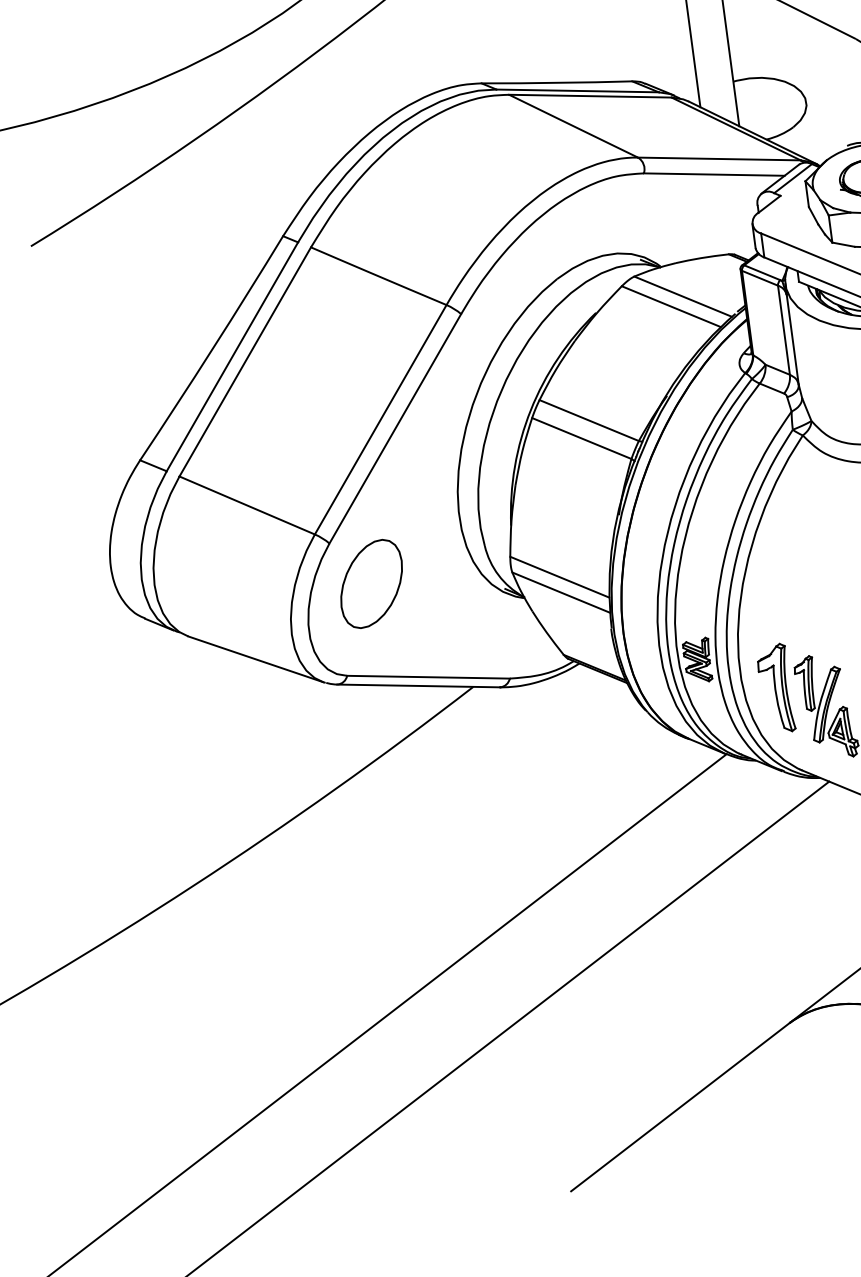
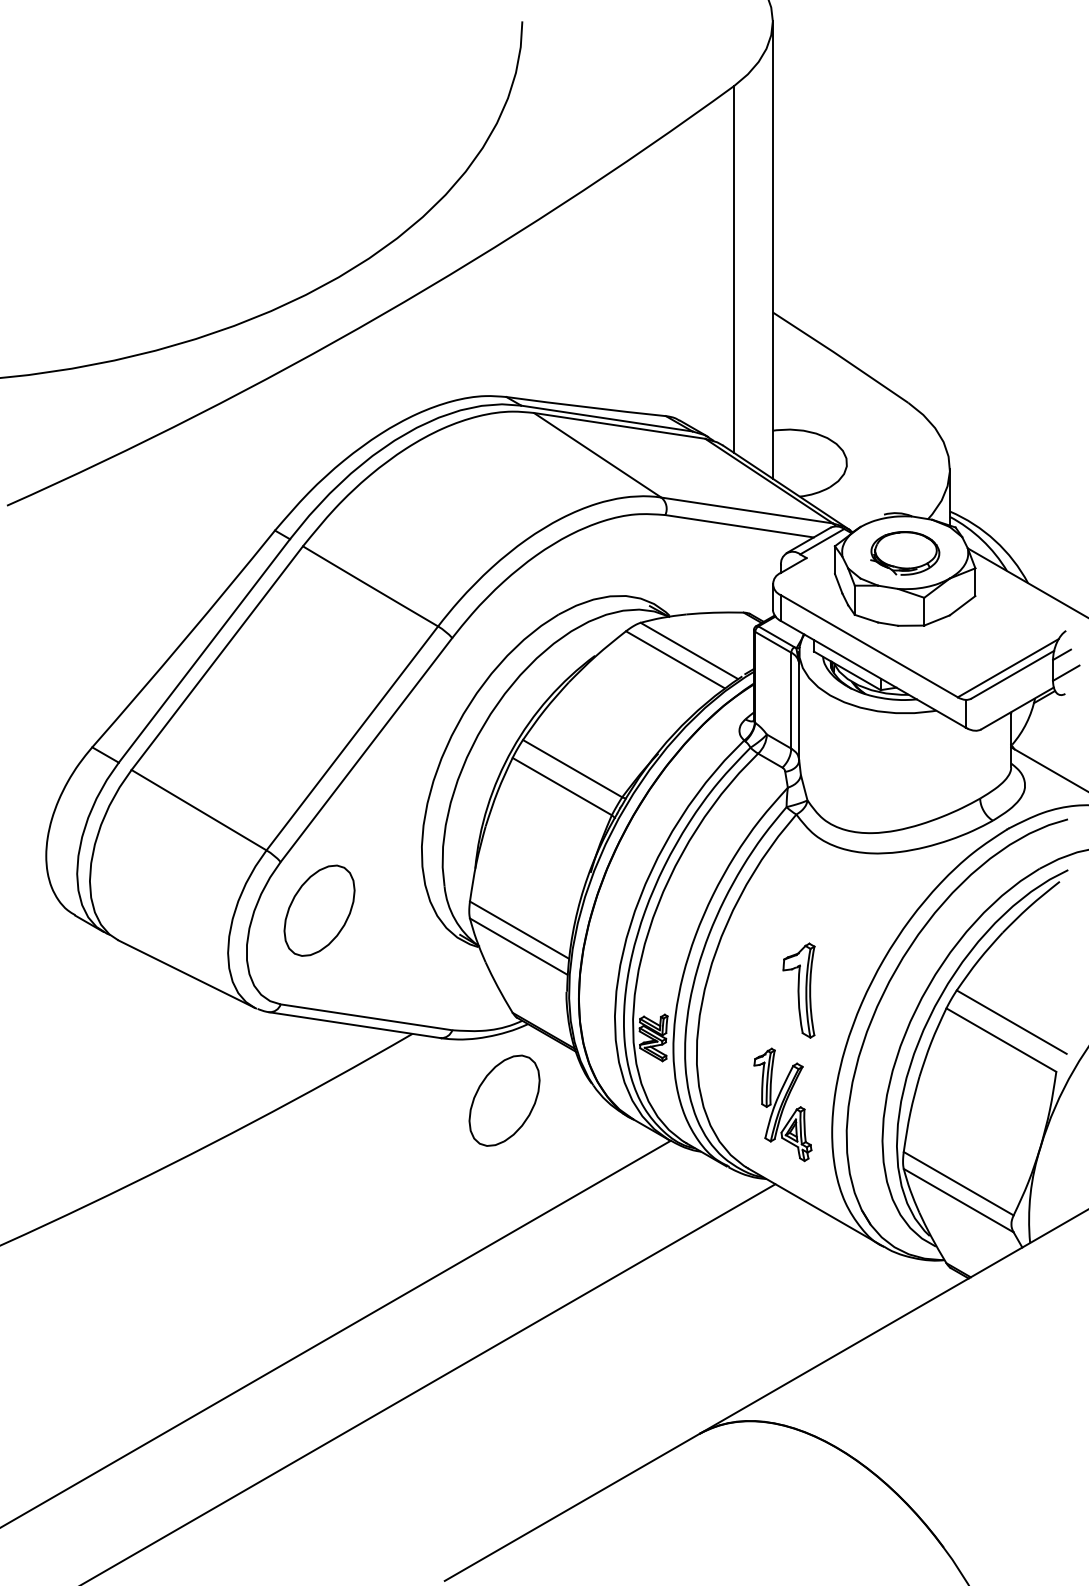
part: (775, 688) -> (798, 990), moved
part: (567, 737) -> (504, 1100), added

